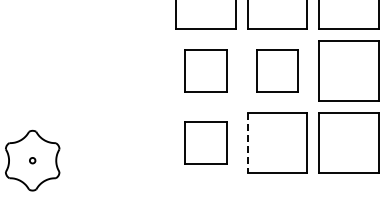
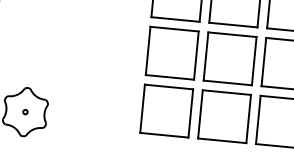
part: (205, 70) -> (171, 52), size x1.43
part: (277, 70) -> (230, 58), size x1.43
part: (205, 142) -> (166, 110), size x1.43
line: (247, 142) -> (200, 114), dashed -> solid

